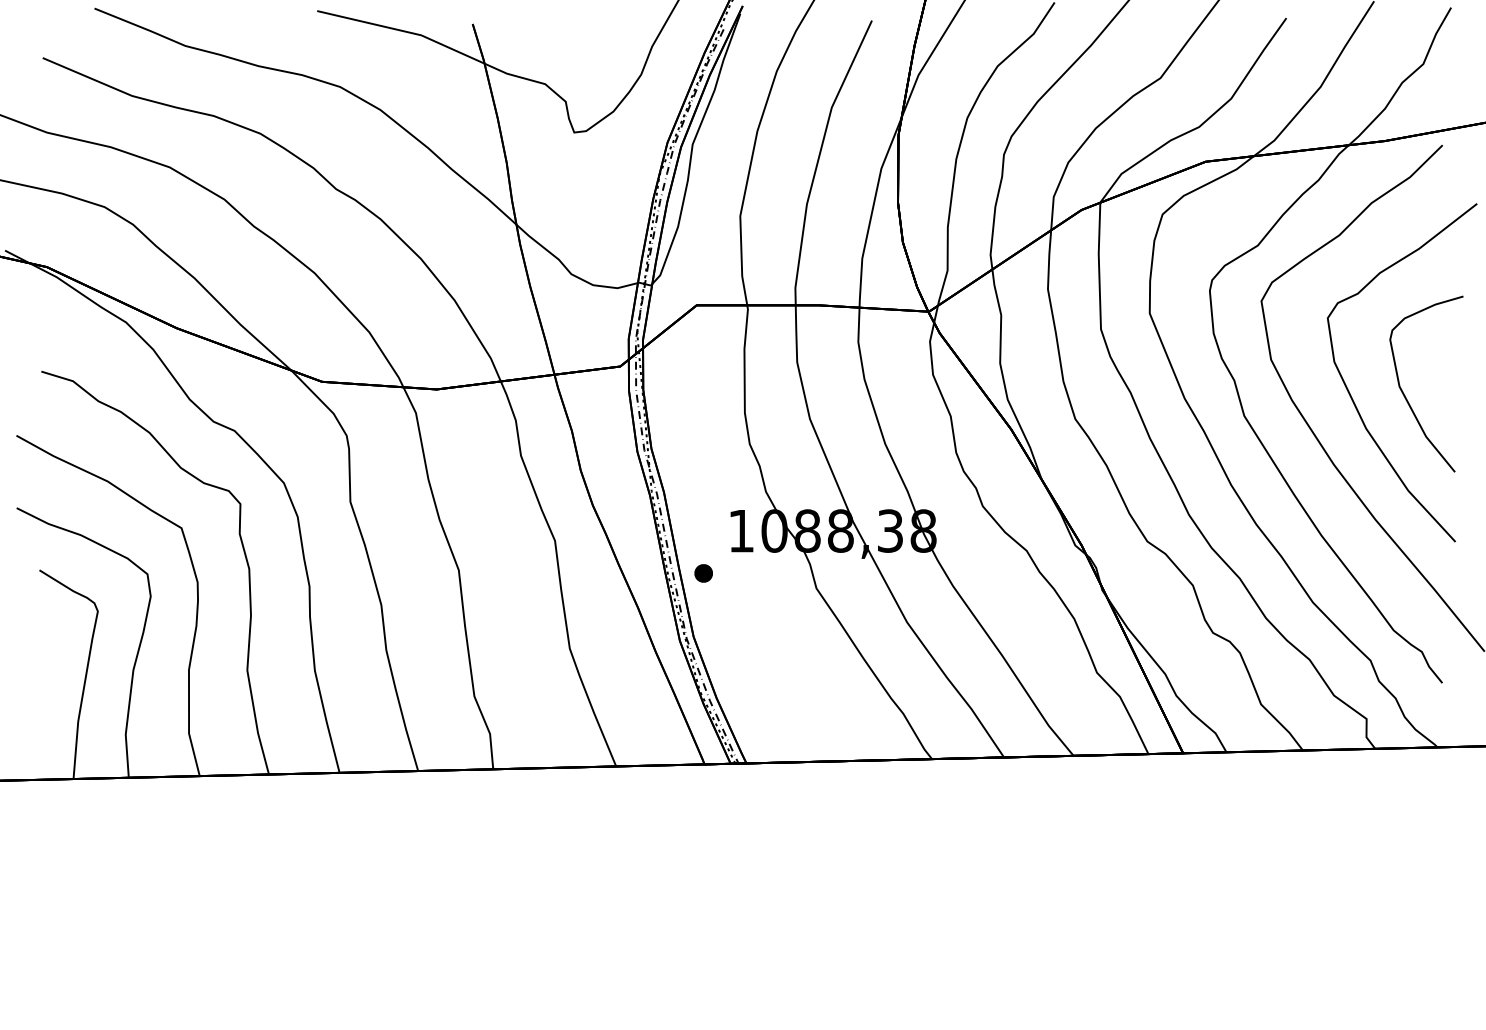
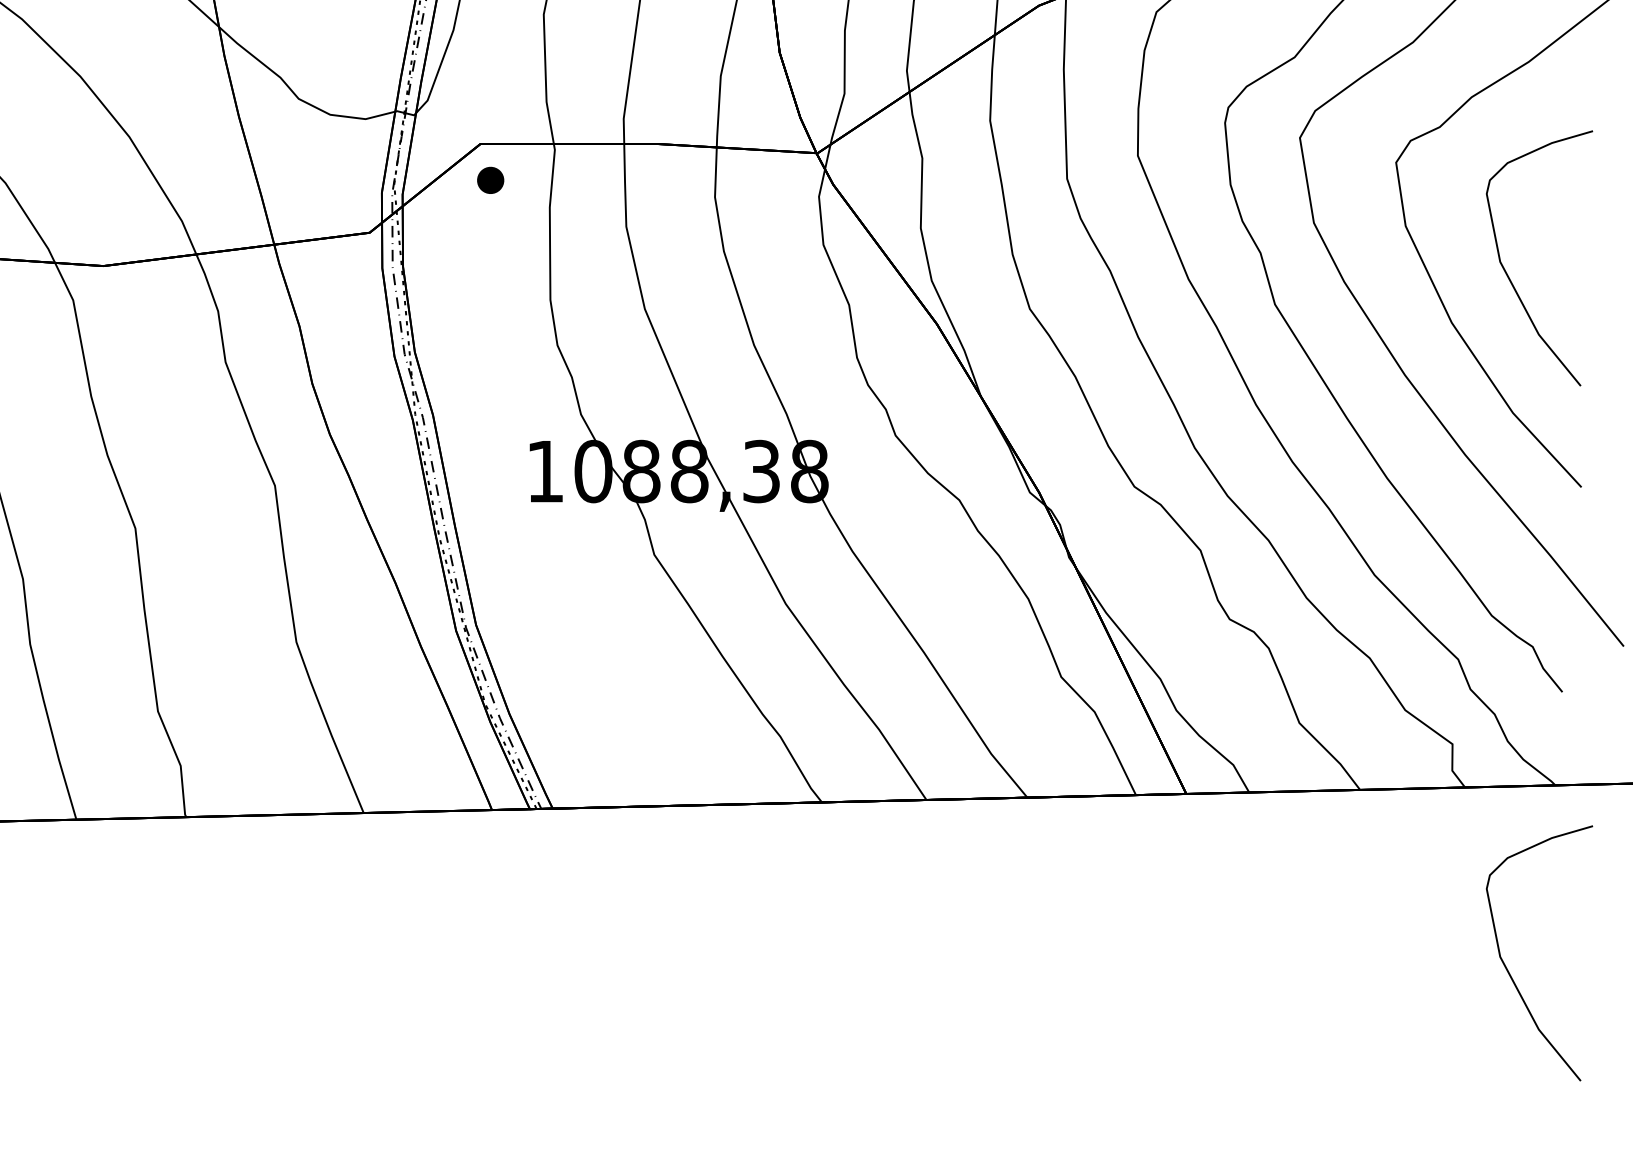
part: (703, 573) -> (490, 180), moved
curve: (1404, 872) -> (1507, 966), added

